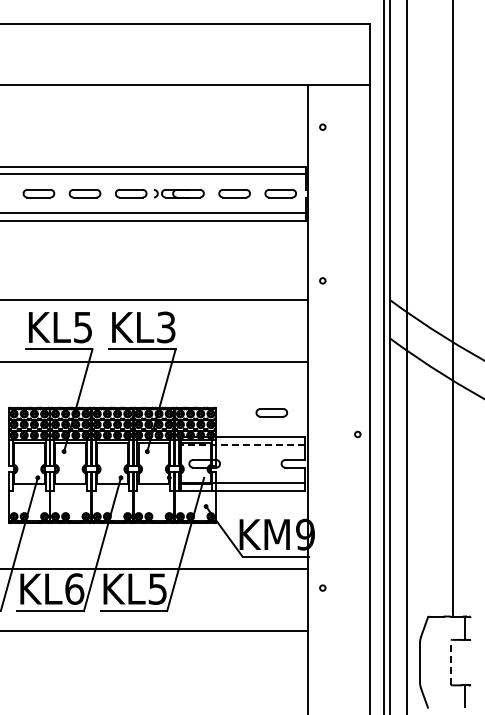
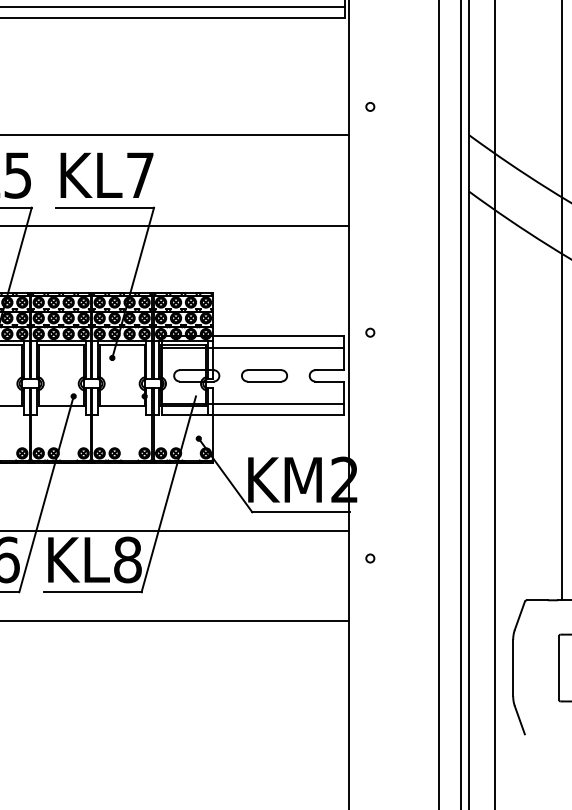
text: (166, 327) -> (140, 175), KL3 -> KL7
part: (271, 412) -> (264, 375), moved
circle: (357, 434) -> (369, 332), moved
line: (242, 444) -> (252, 347), dashed -> solid
text: (305, 534) -> (344, 479), KM9 -> KM2
text: (157, 588) -> (127, 559), KL5 -> KL8
line: (451, 662) -> (559, 667), dashed -> solid

